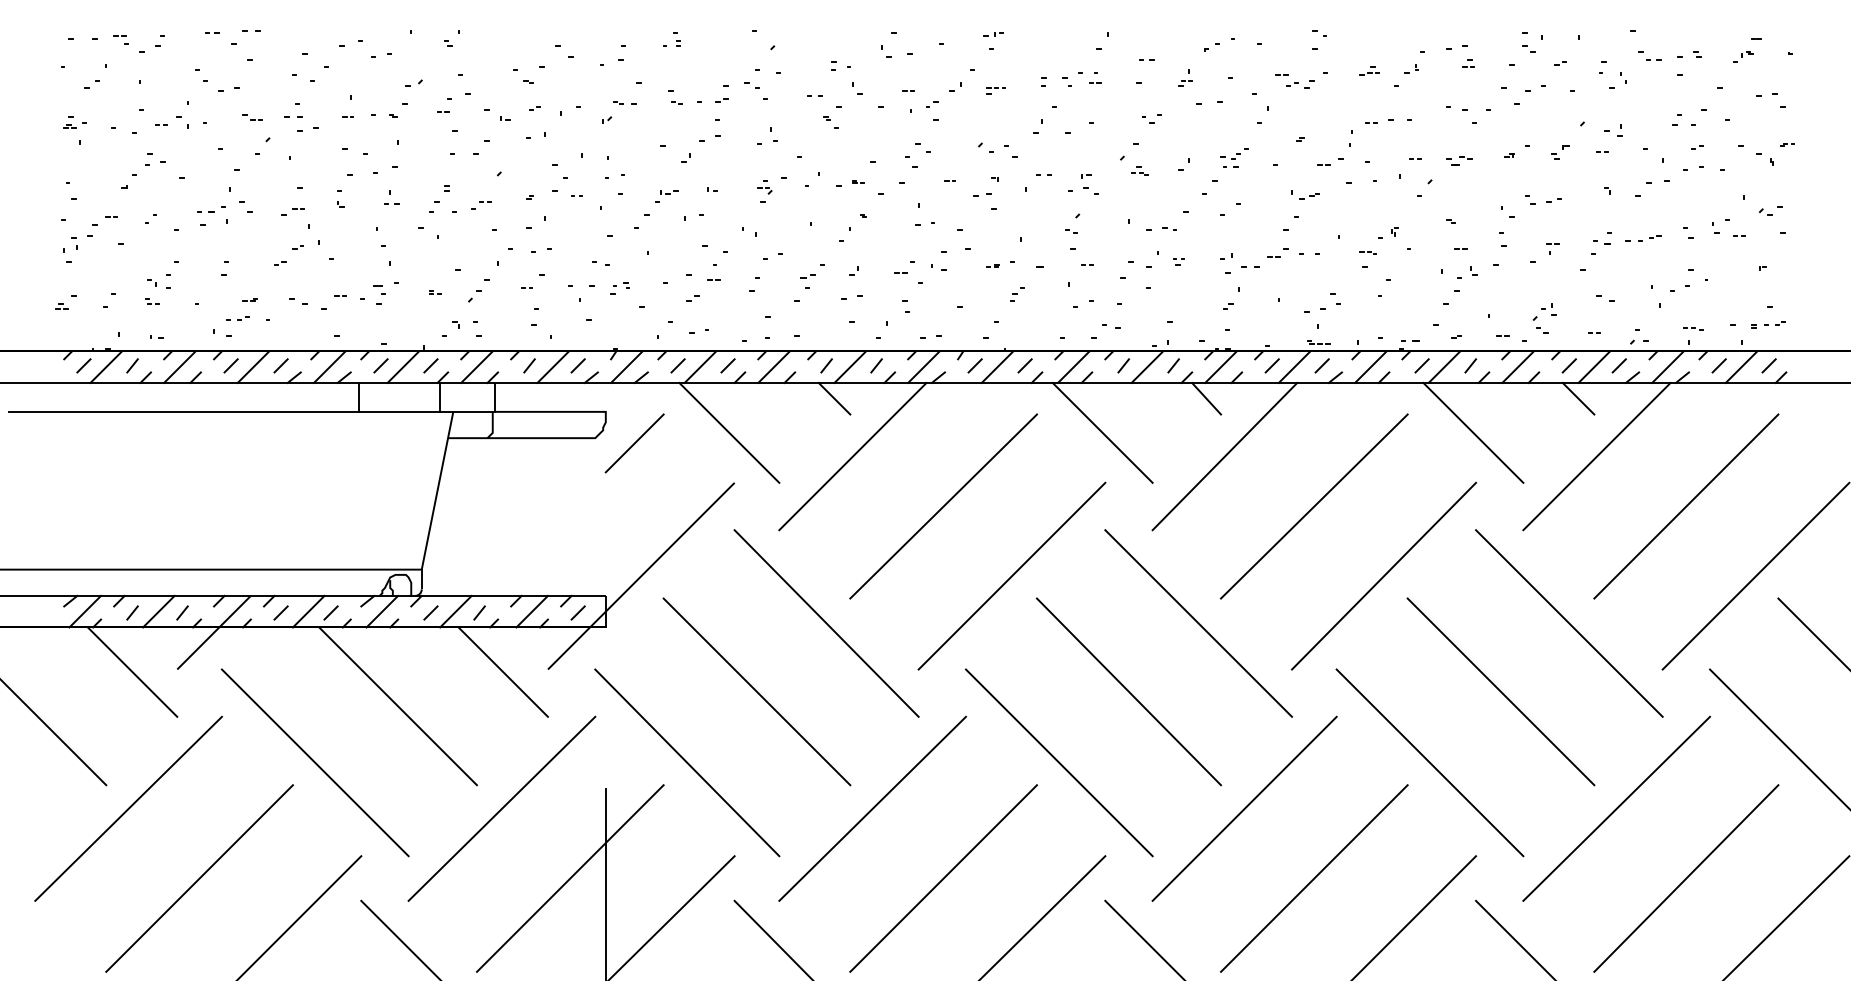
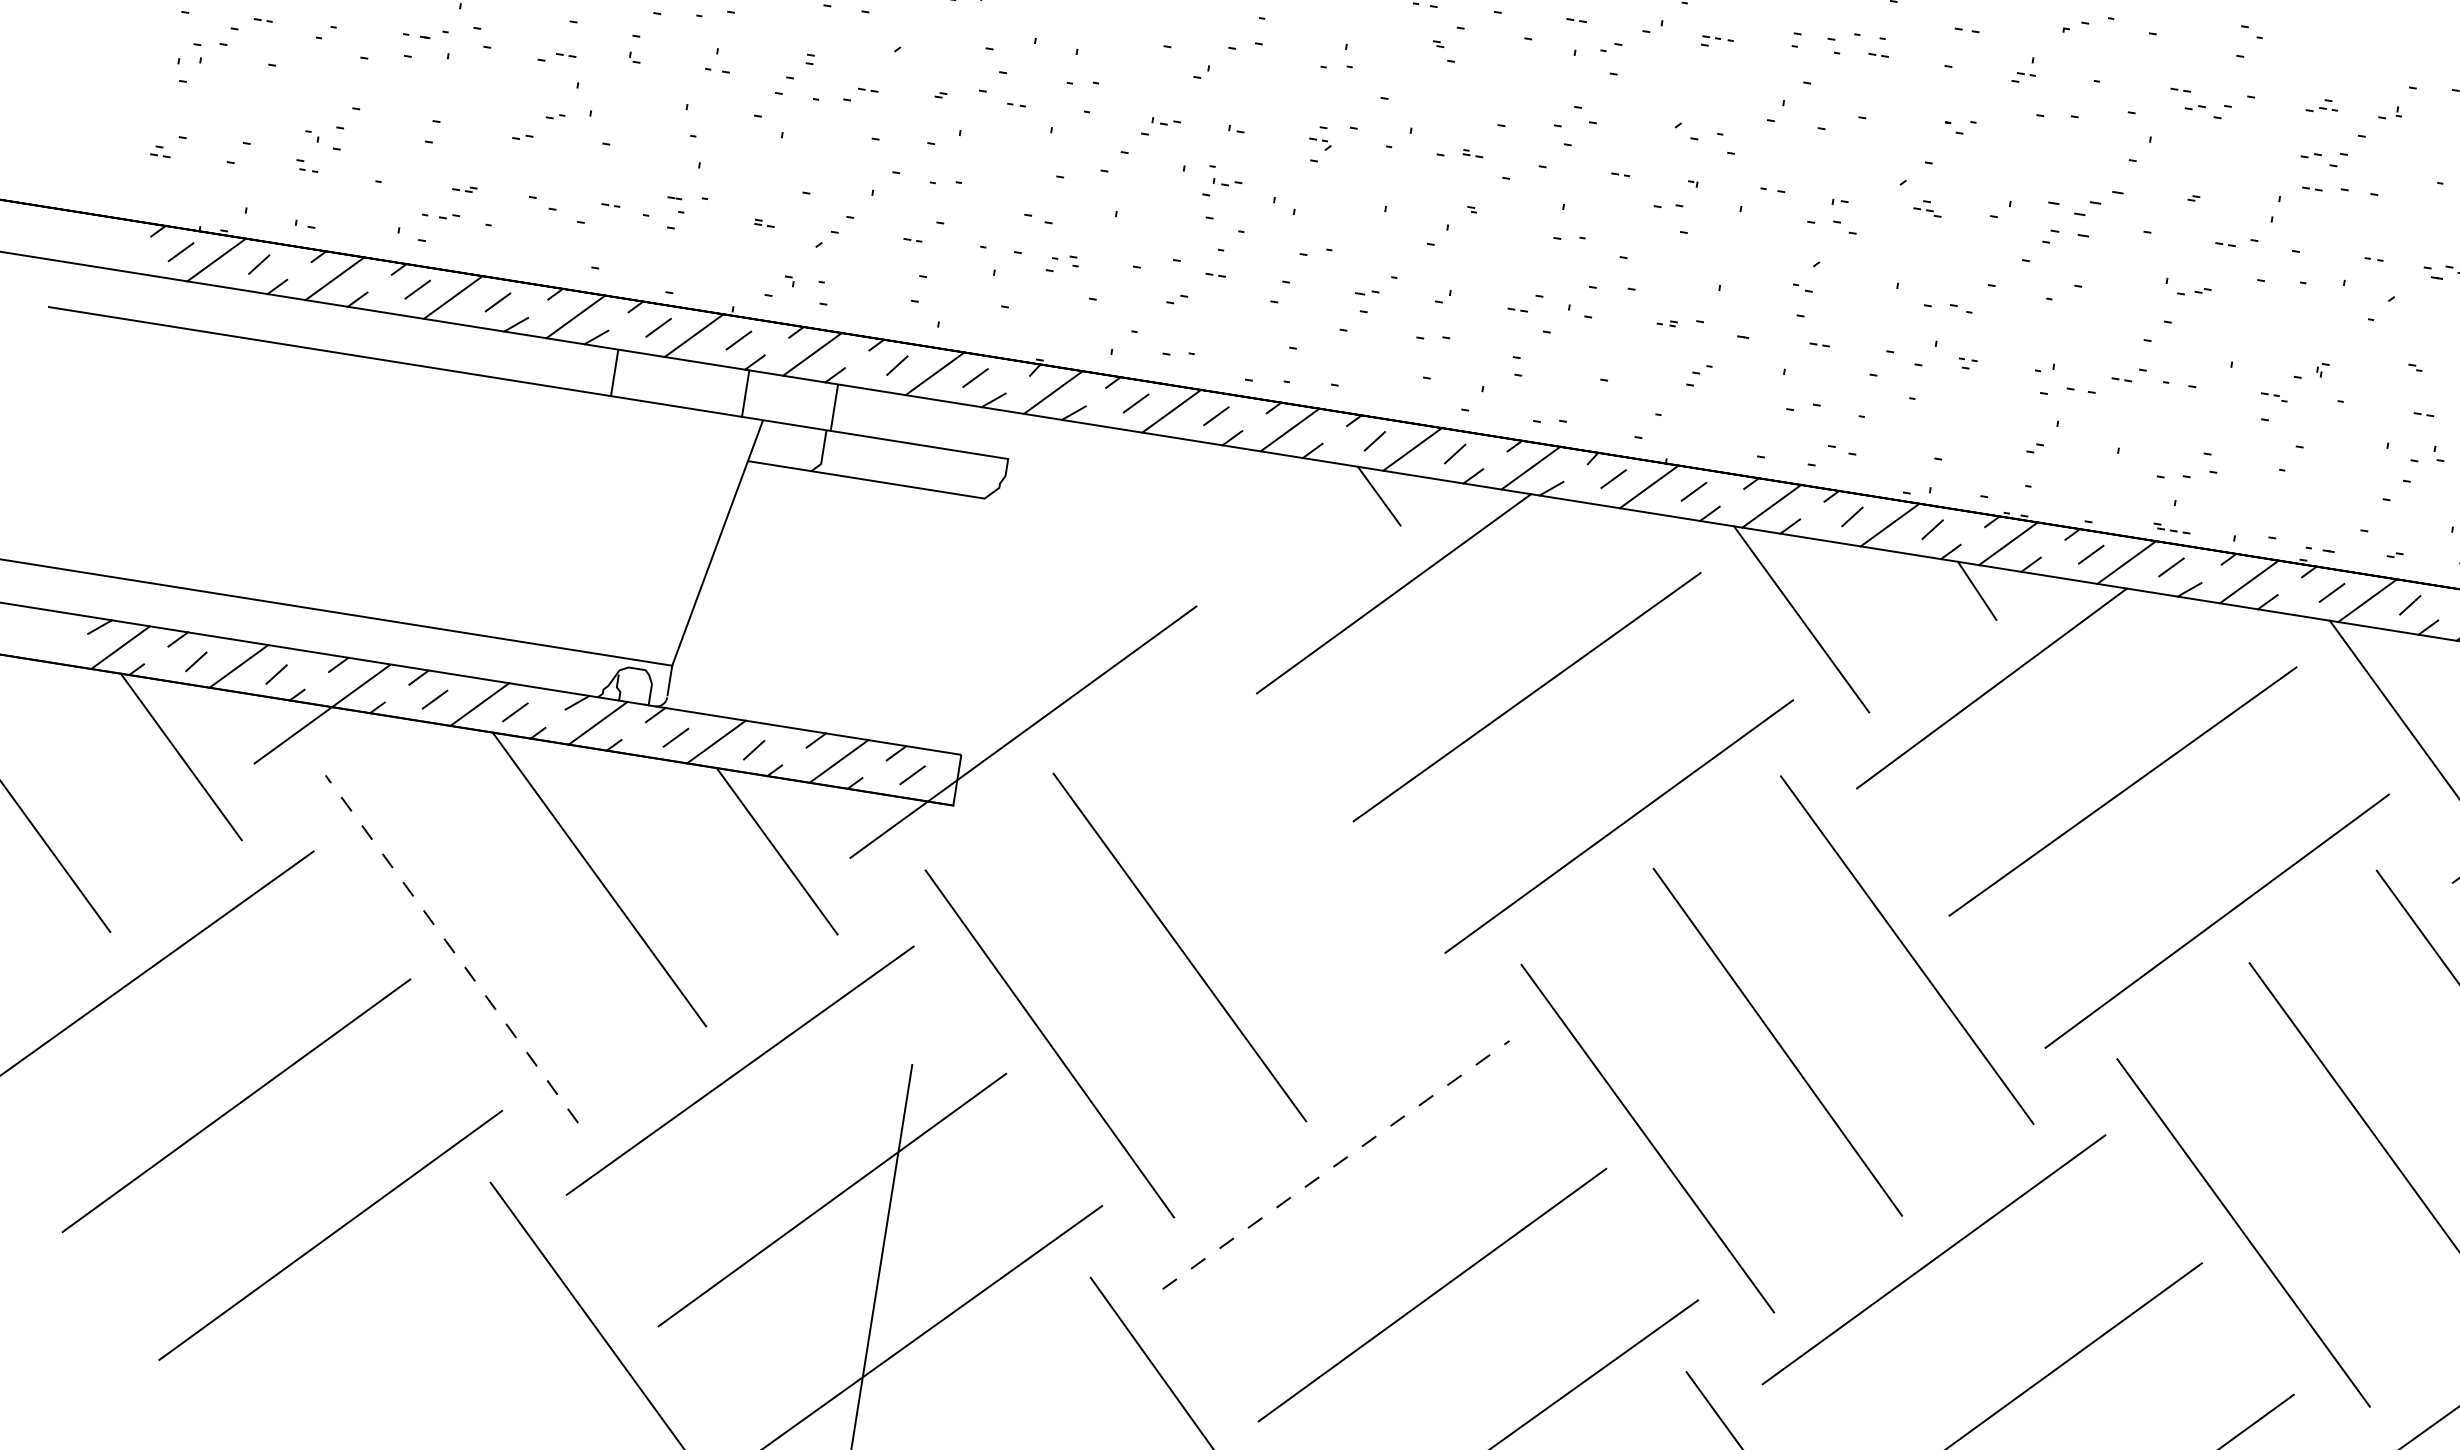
part: (1375, 102) -> (2324, 157), added
part: (1234, 157) -> (2083, 210), size x1.6
part: (709, 227) -> (1221, 189), added
line: (729, 432) -> (1201, 523), removed
line: (634, 443) -> (1046, 517), removed
line: (826, 623) -> (1309, 855), removed
line: (315, 762) -> (452, 948), solid -> dashed
line: (873, 808) -> (1337, 1164), solid -> dashed

